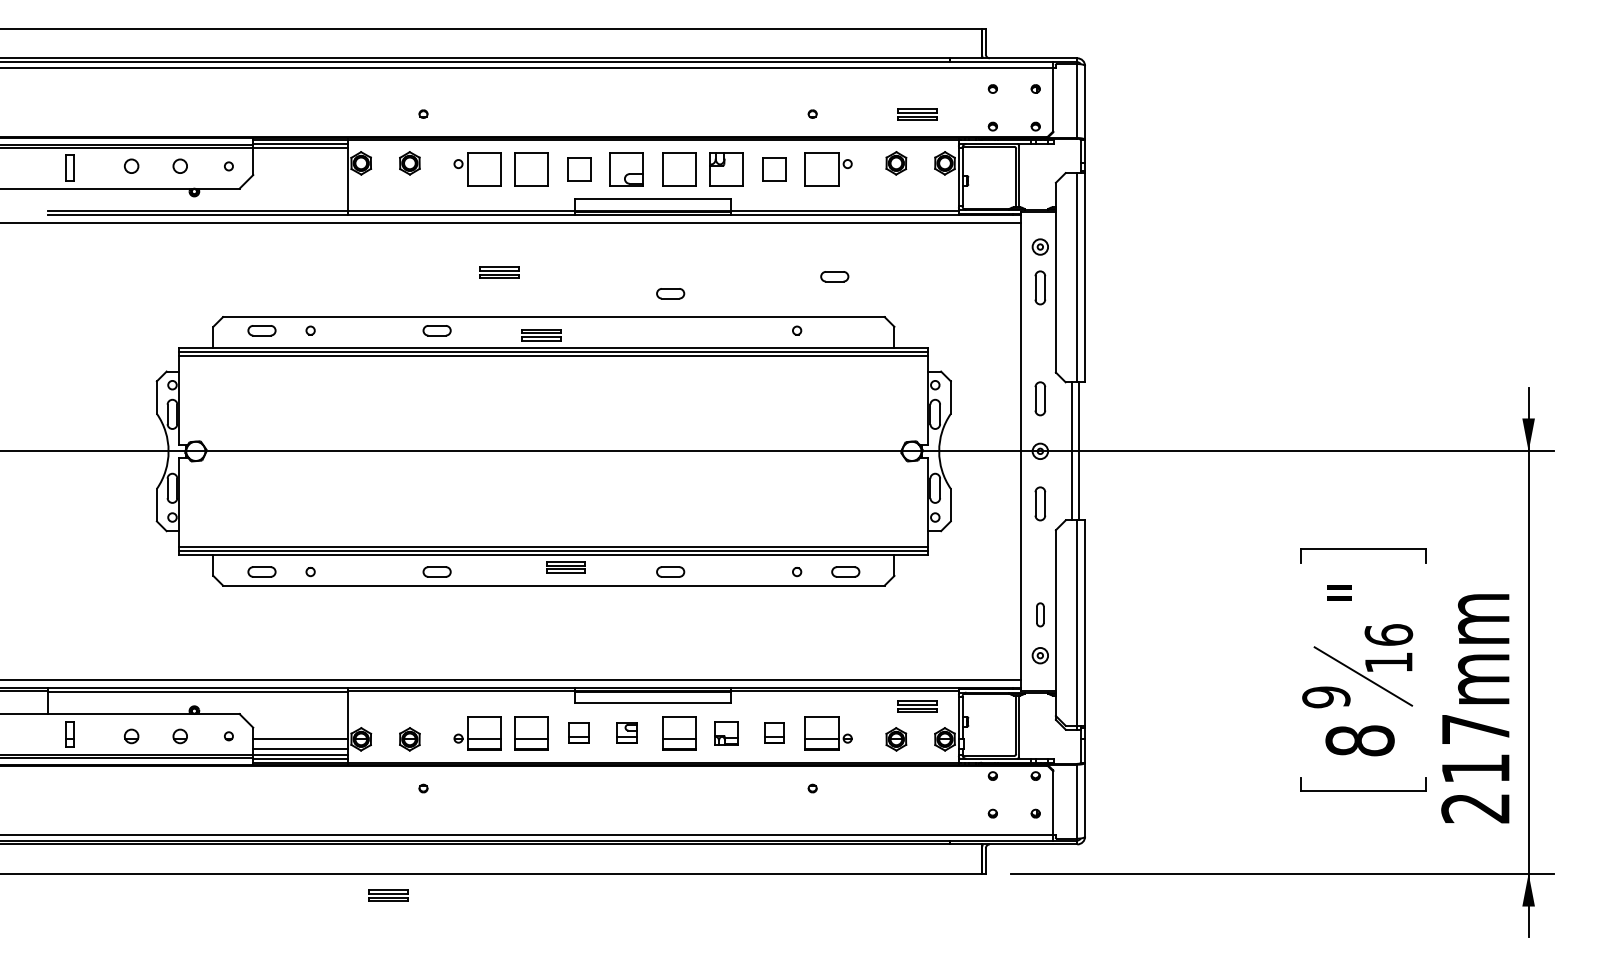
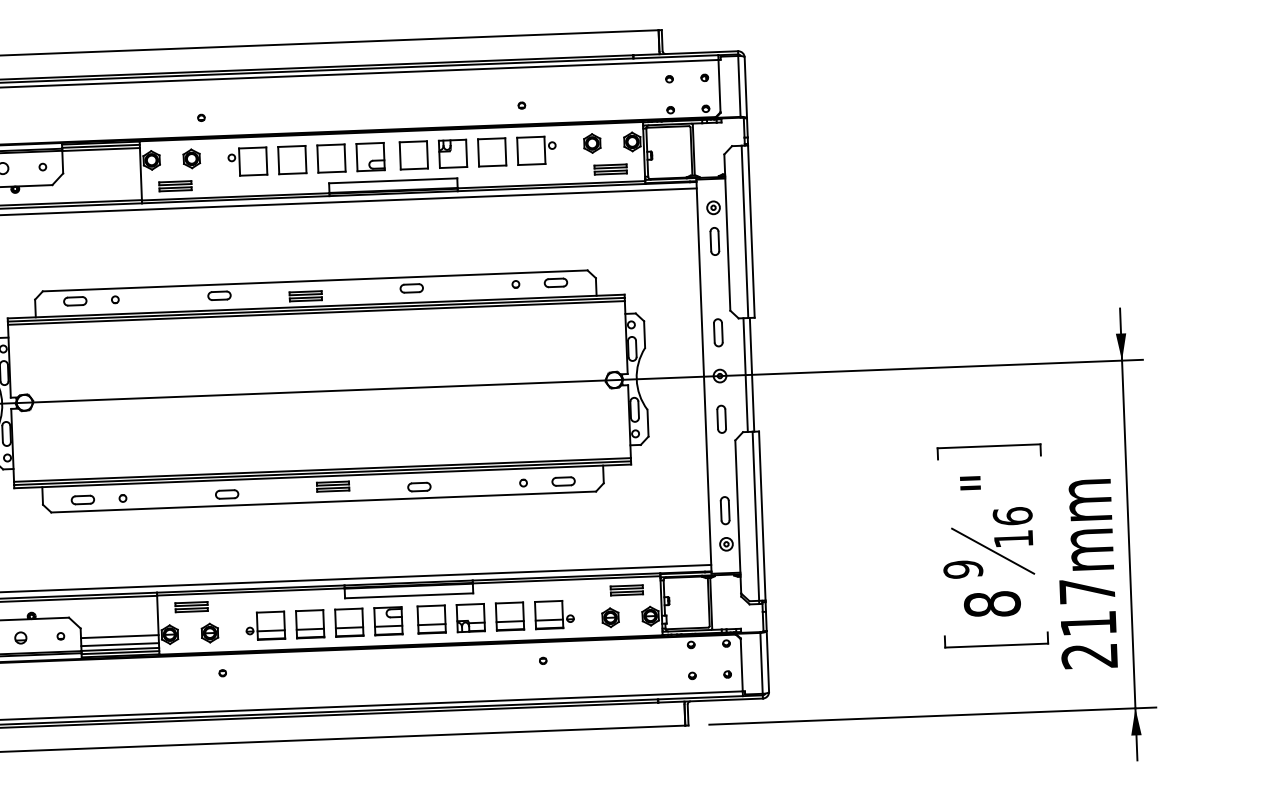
part: (917, 114) -> (610, 169), moved
part: (579, 169) -> (331, 158), size x1.43
part: (774, 169) -> (492, 152), size x1.43
part: (499, 272) -> (175, 186), moved
part: (834, 276) -> (555, 282), moved
part: (670, 293) -> (411, 288), moved
part: (1040, 614) -> (725, 510), size x1.43
part: (579, 733) -> (349, 622), size x1.67
part: (626, 733) -> (388, 621), size x1.67
part: (726, 733) -> (470, 618), size x1.43
part: (774, 733) -> (510, 616), size x1.67
part: (388, 895) -> (191, 606), moved

